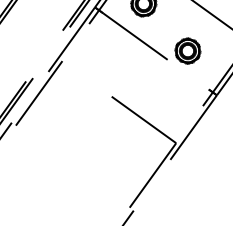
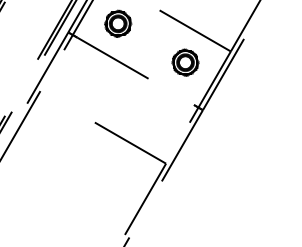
part: (187, 50) -> (185, 62), moved

